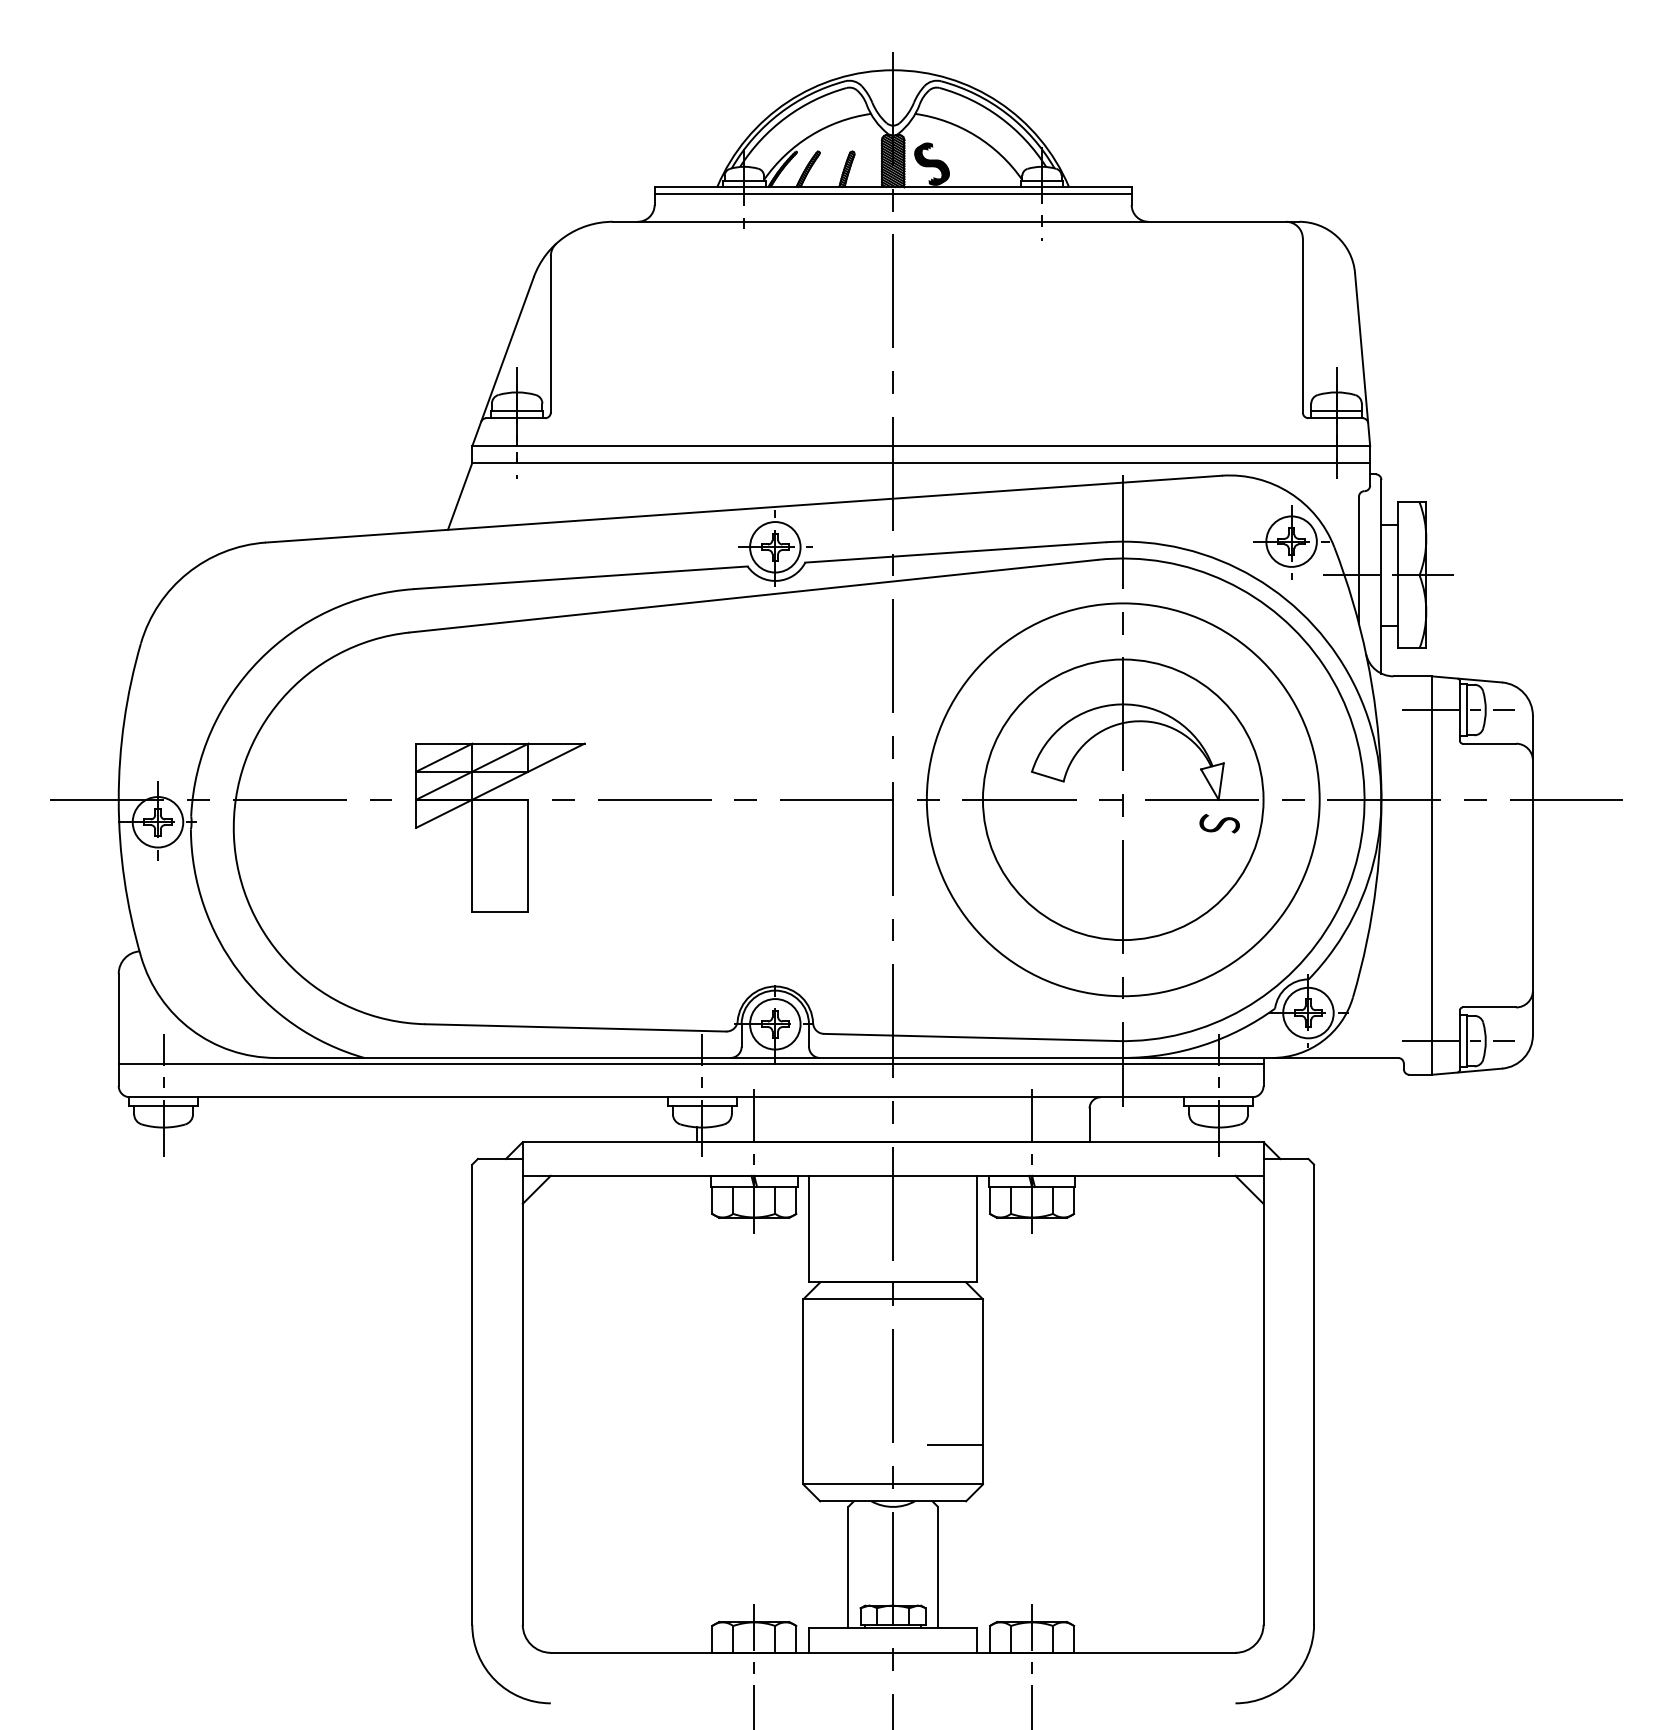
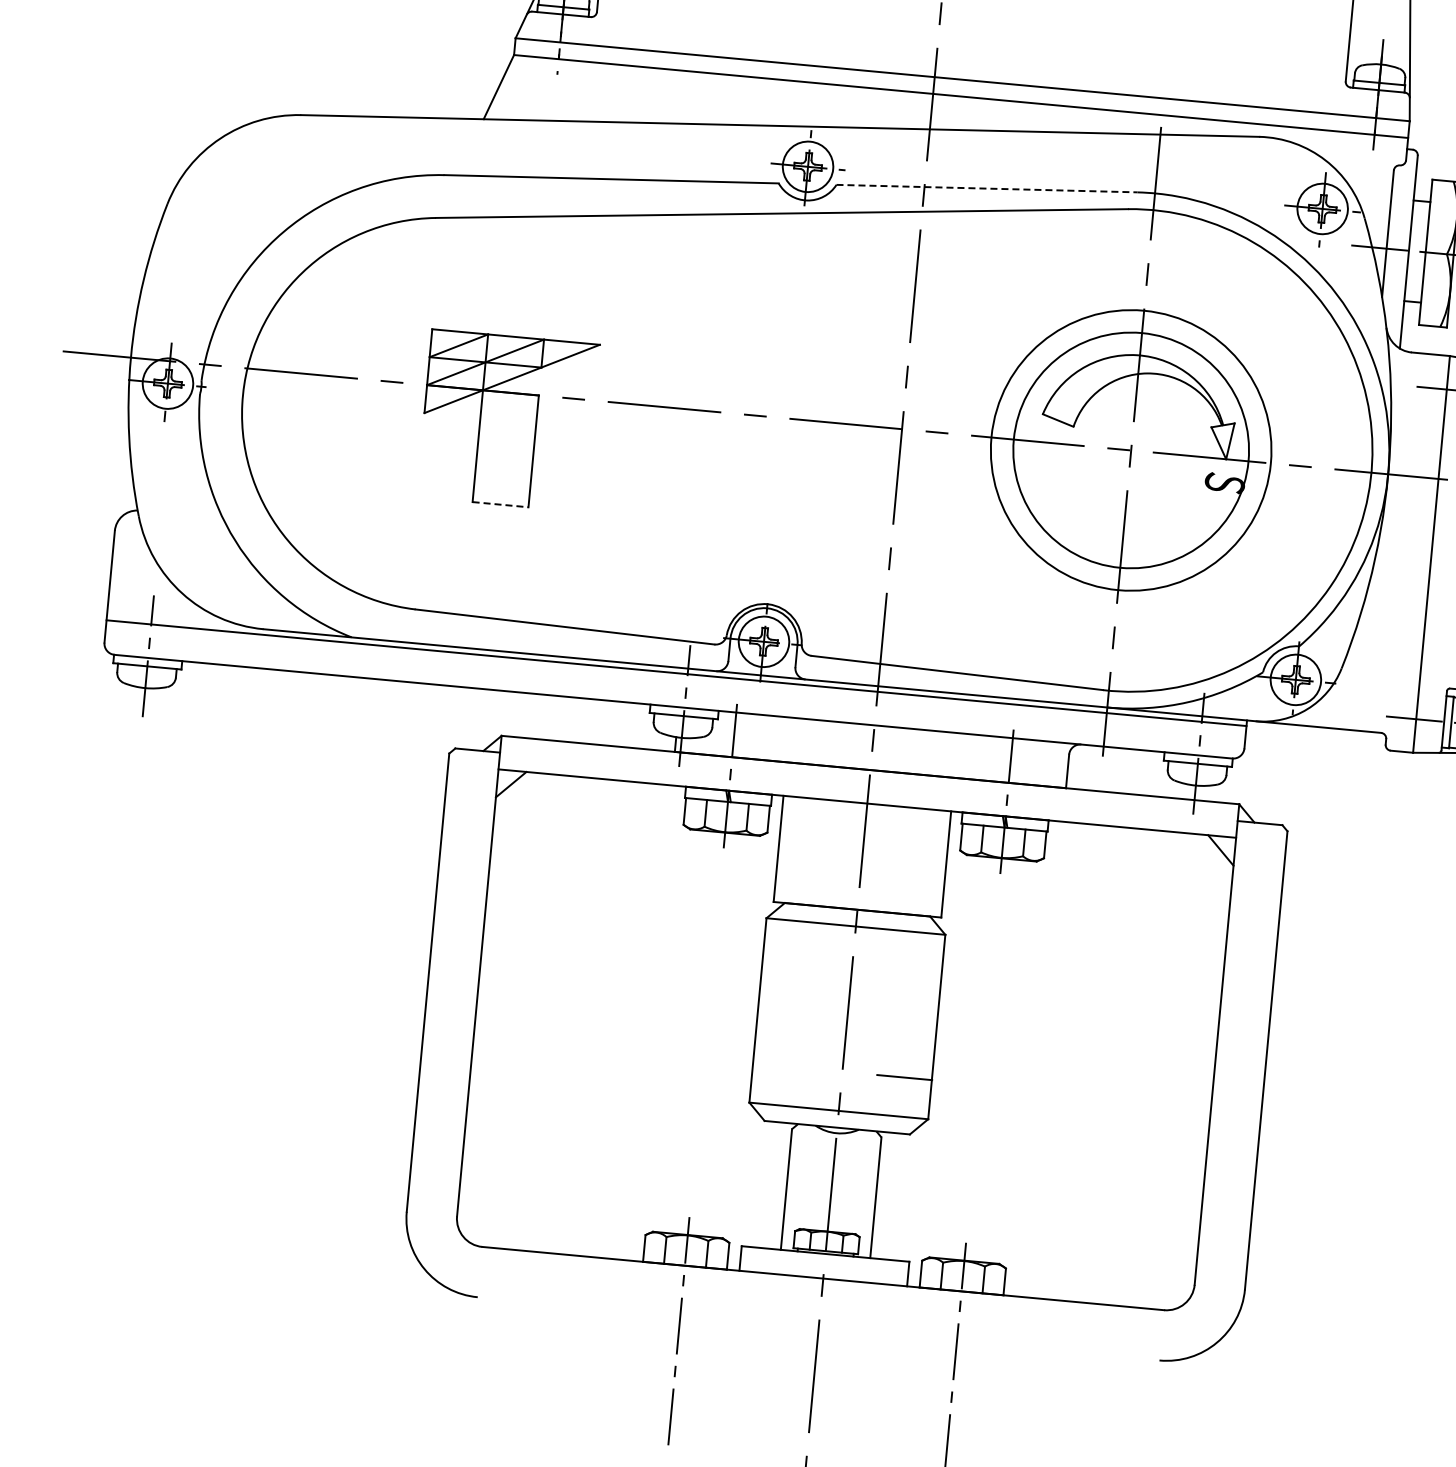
line: (955, 552) -> (986, 188), solid -> dashed
circle: (1122, 799) -> (1130, 450), size x0.6
line: (500, 912) -> (500, 505), solid -> dashed

